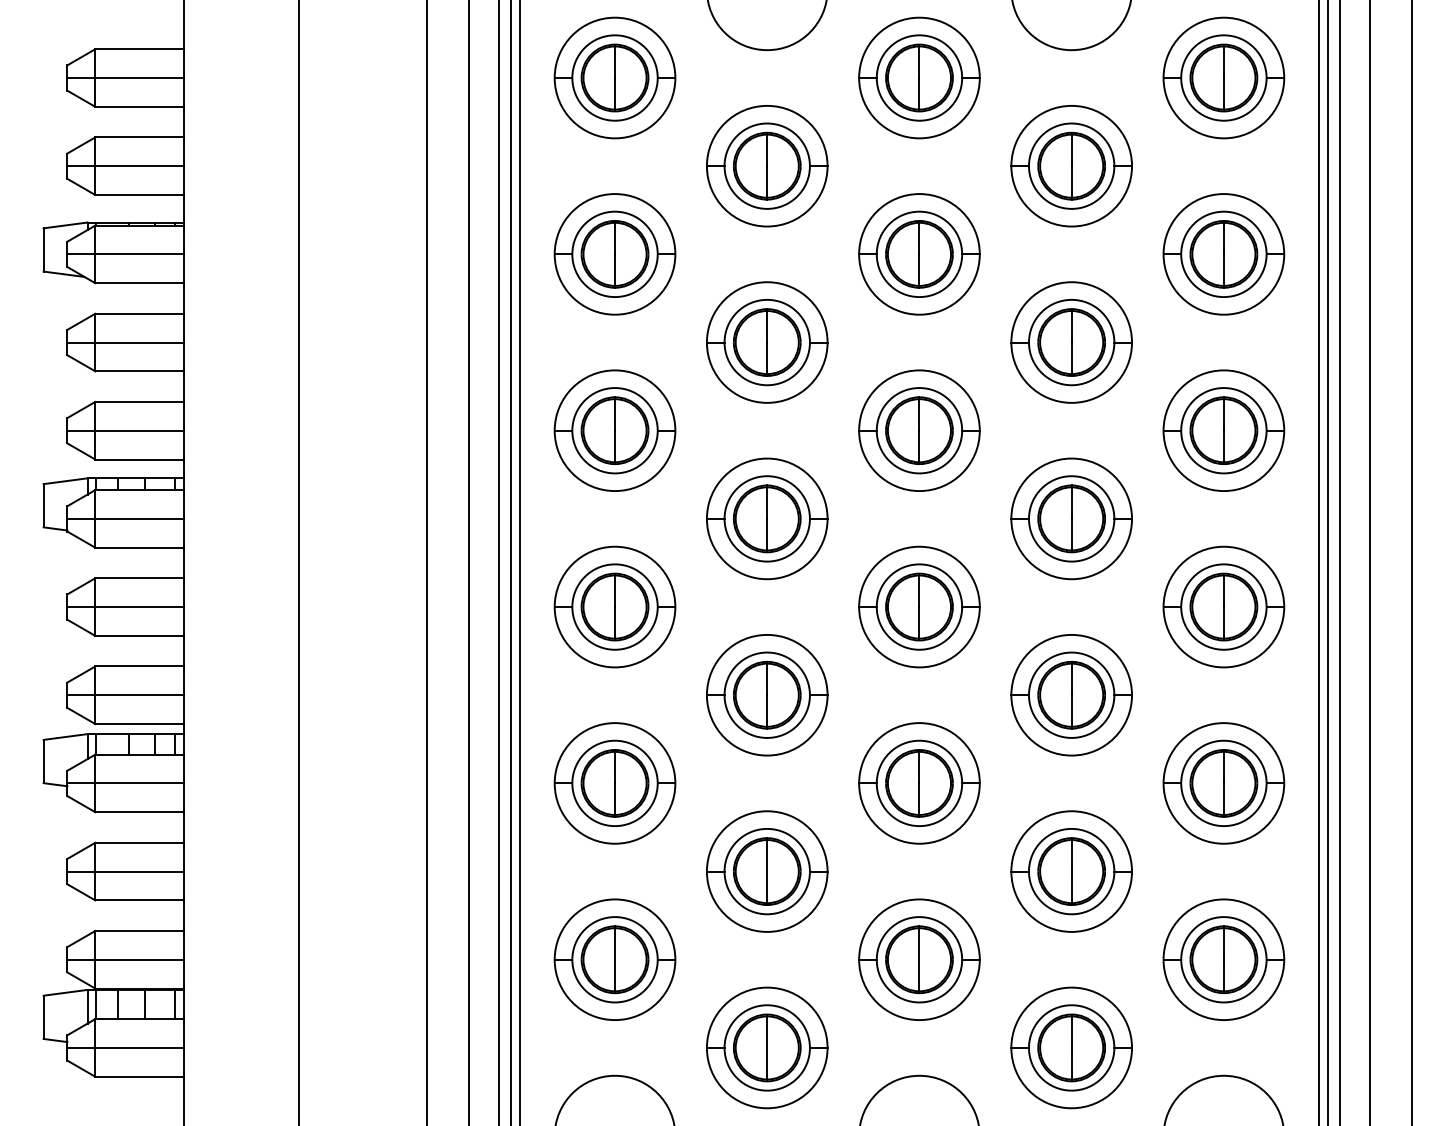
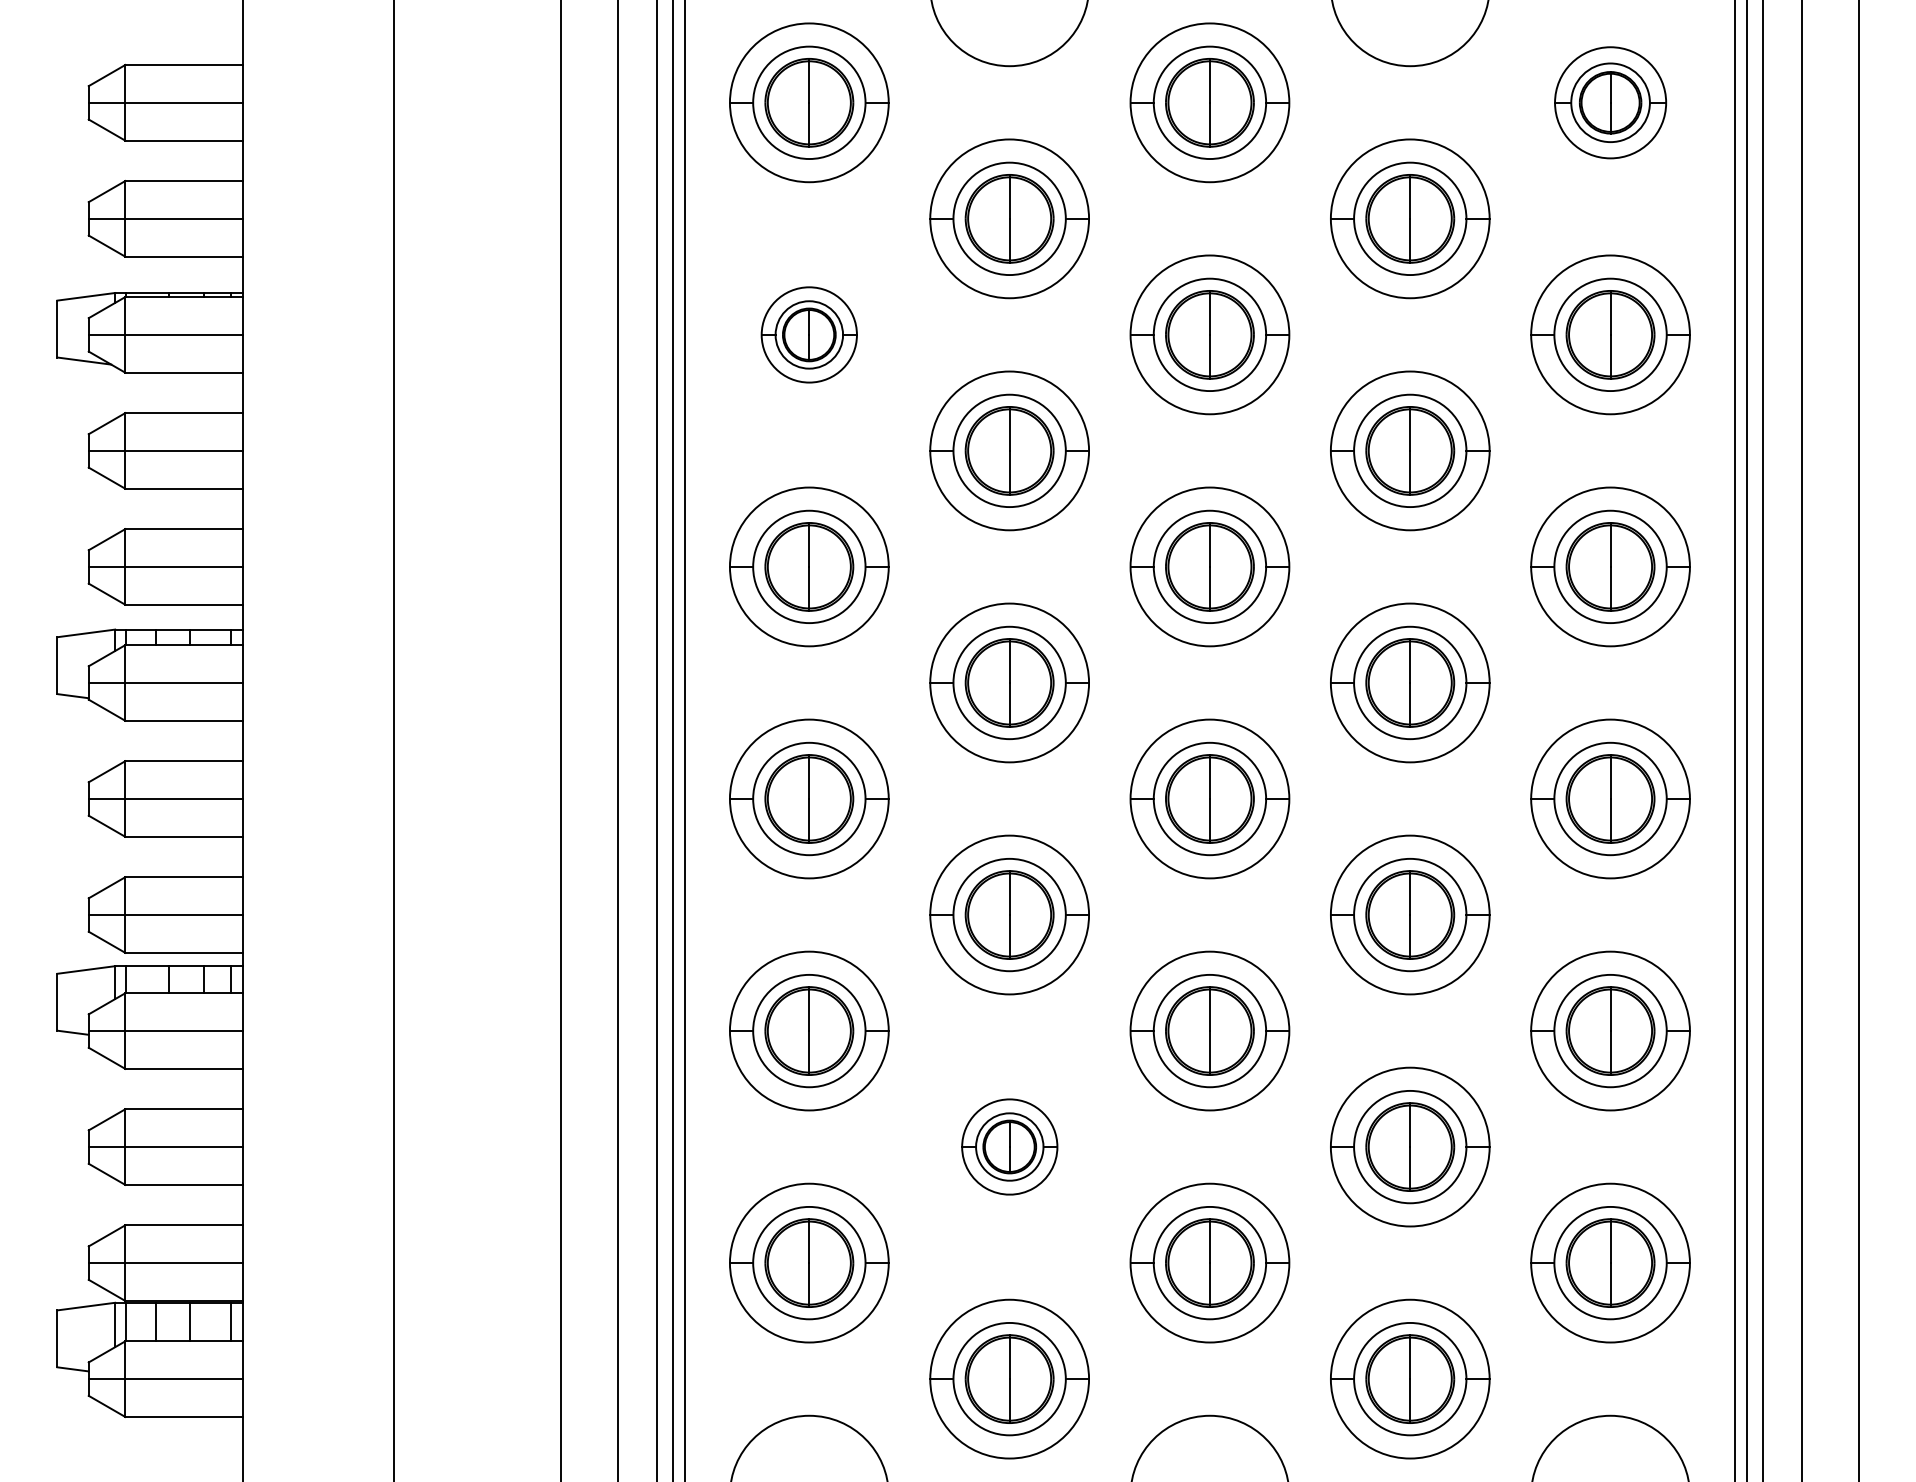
part: (1223, 77) -> (1610, 102), size x0.7
part: (614, 254) -> (808, 335), size x0.6
part: (767, 871) -> (1009, 1146), size x0.6

